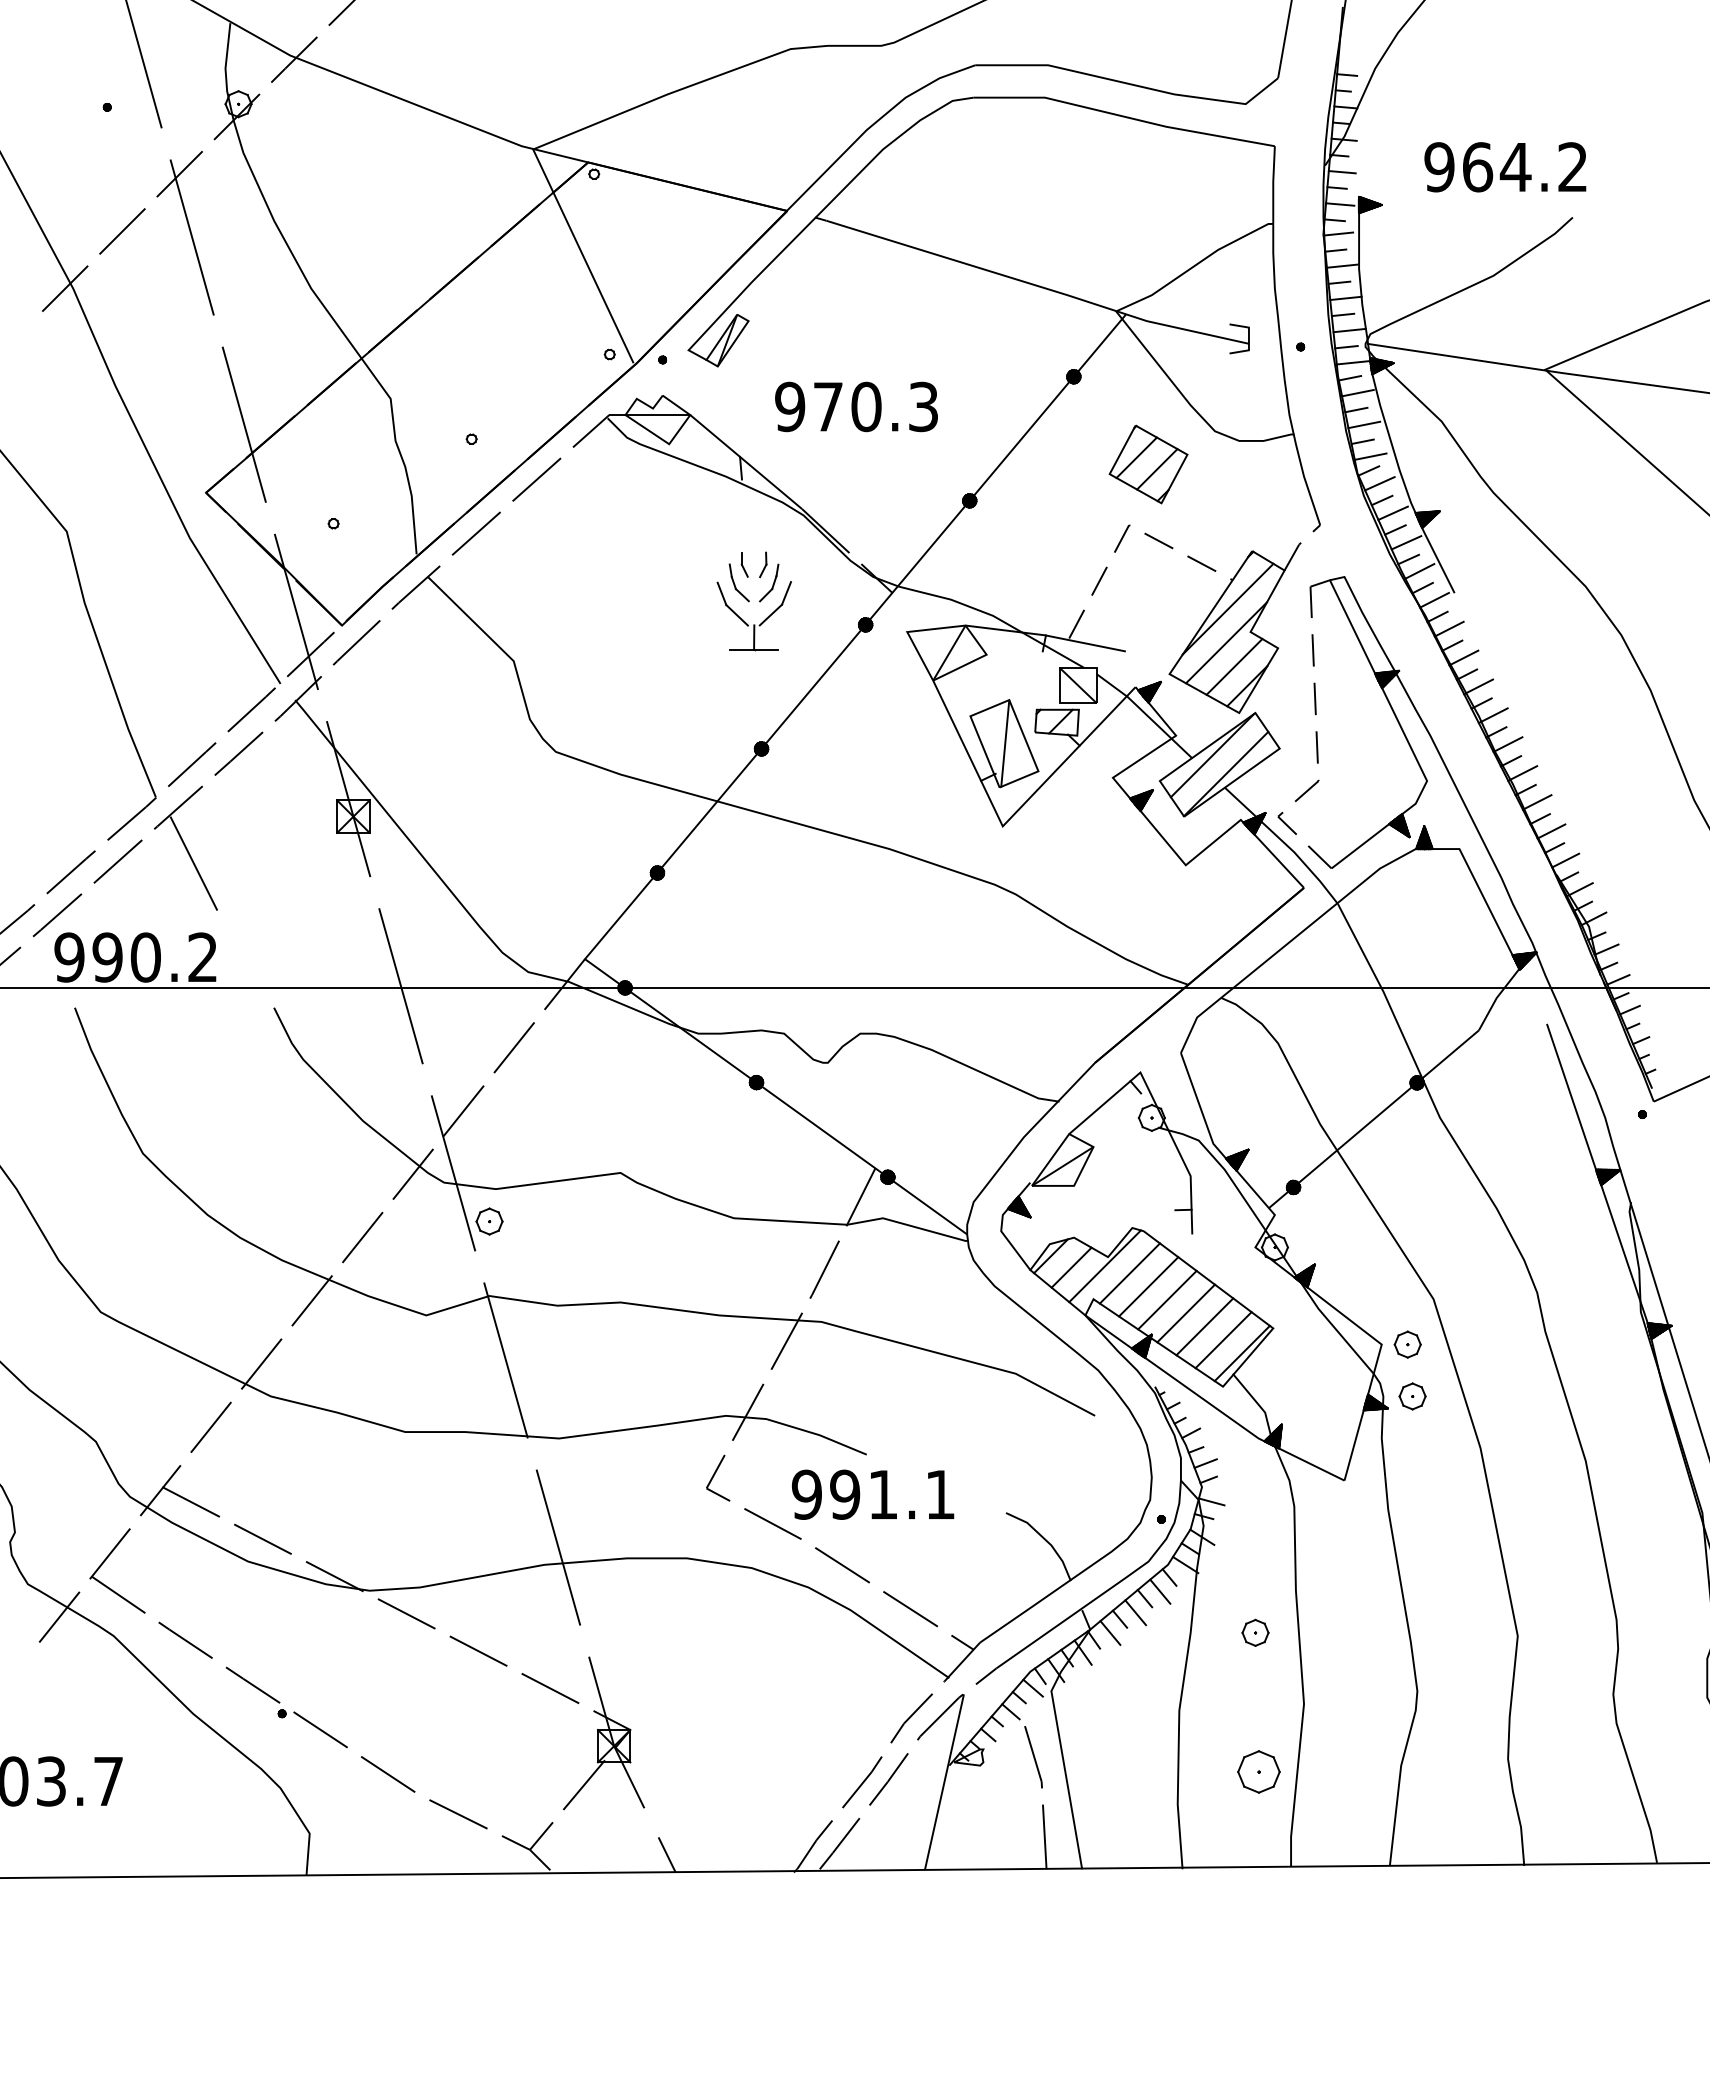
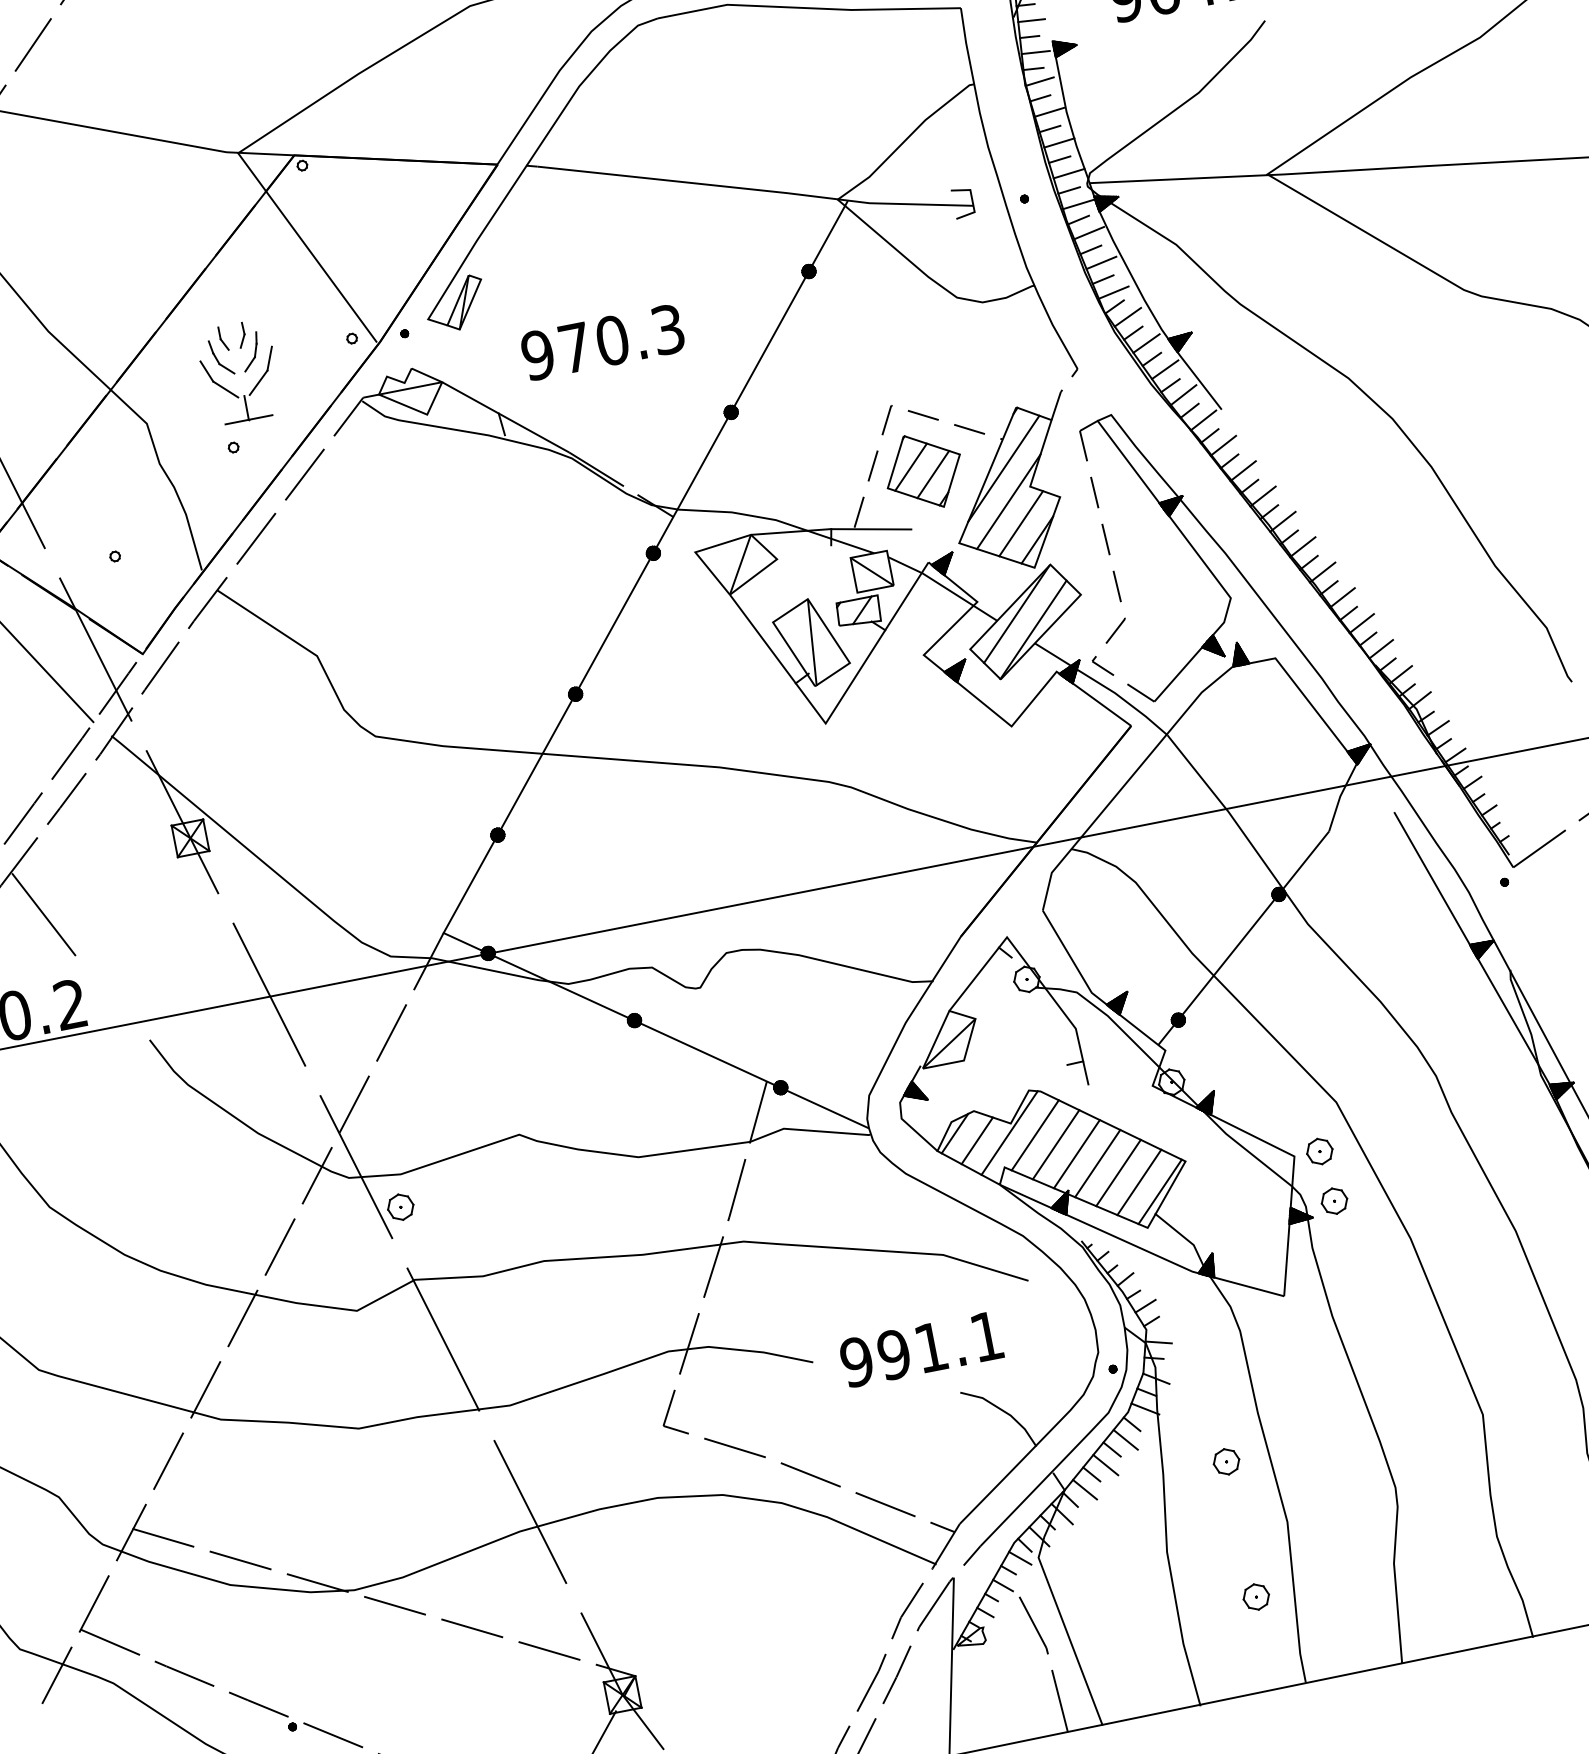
part: (1148, 464) -> (923, 471), moved
part: (753, 601) -> (239, 372), moved
text: (872, 1494) -> (920, 1349), moved
part: (1258, 1772) -> (1256, 1597), size x0.62

